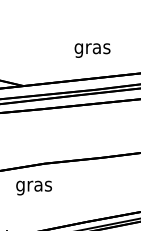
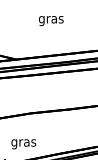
text: (91, 51) -> (50, 21), moved
text: (33, 188) -> (23, 144), moved

